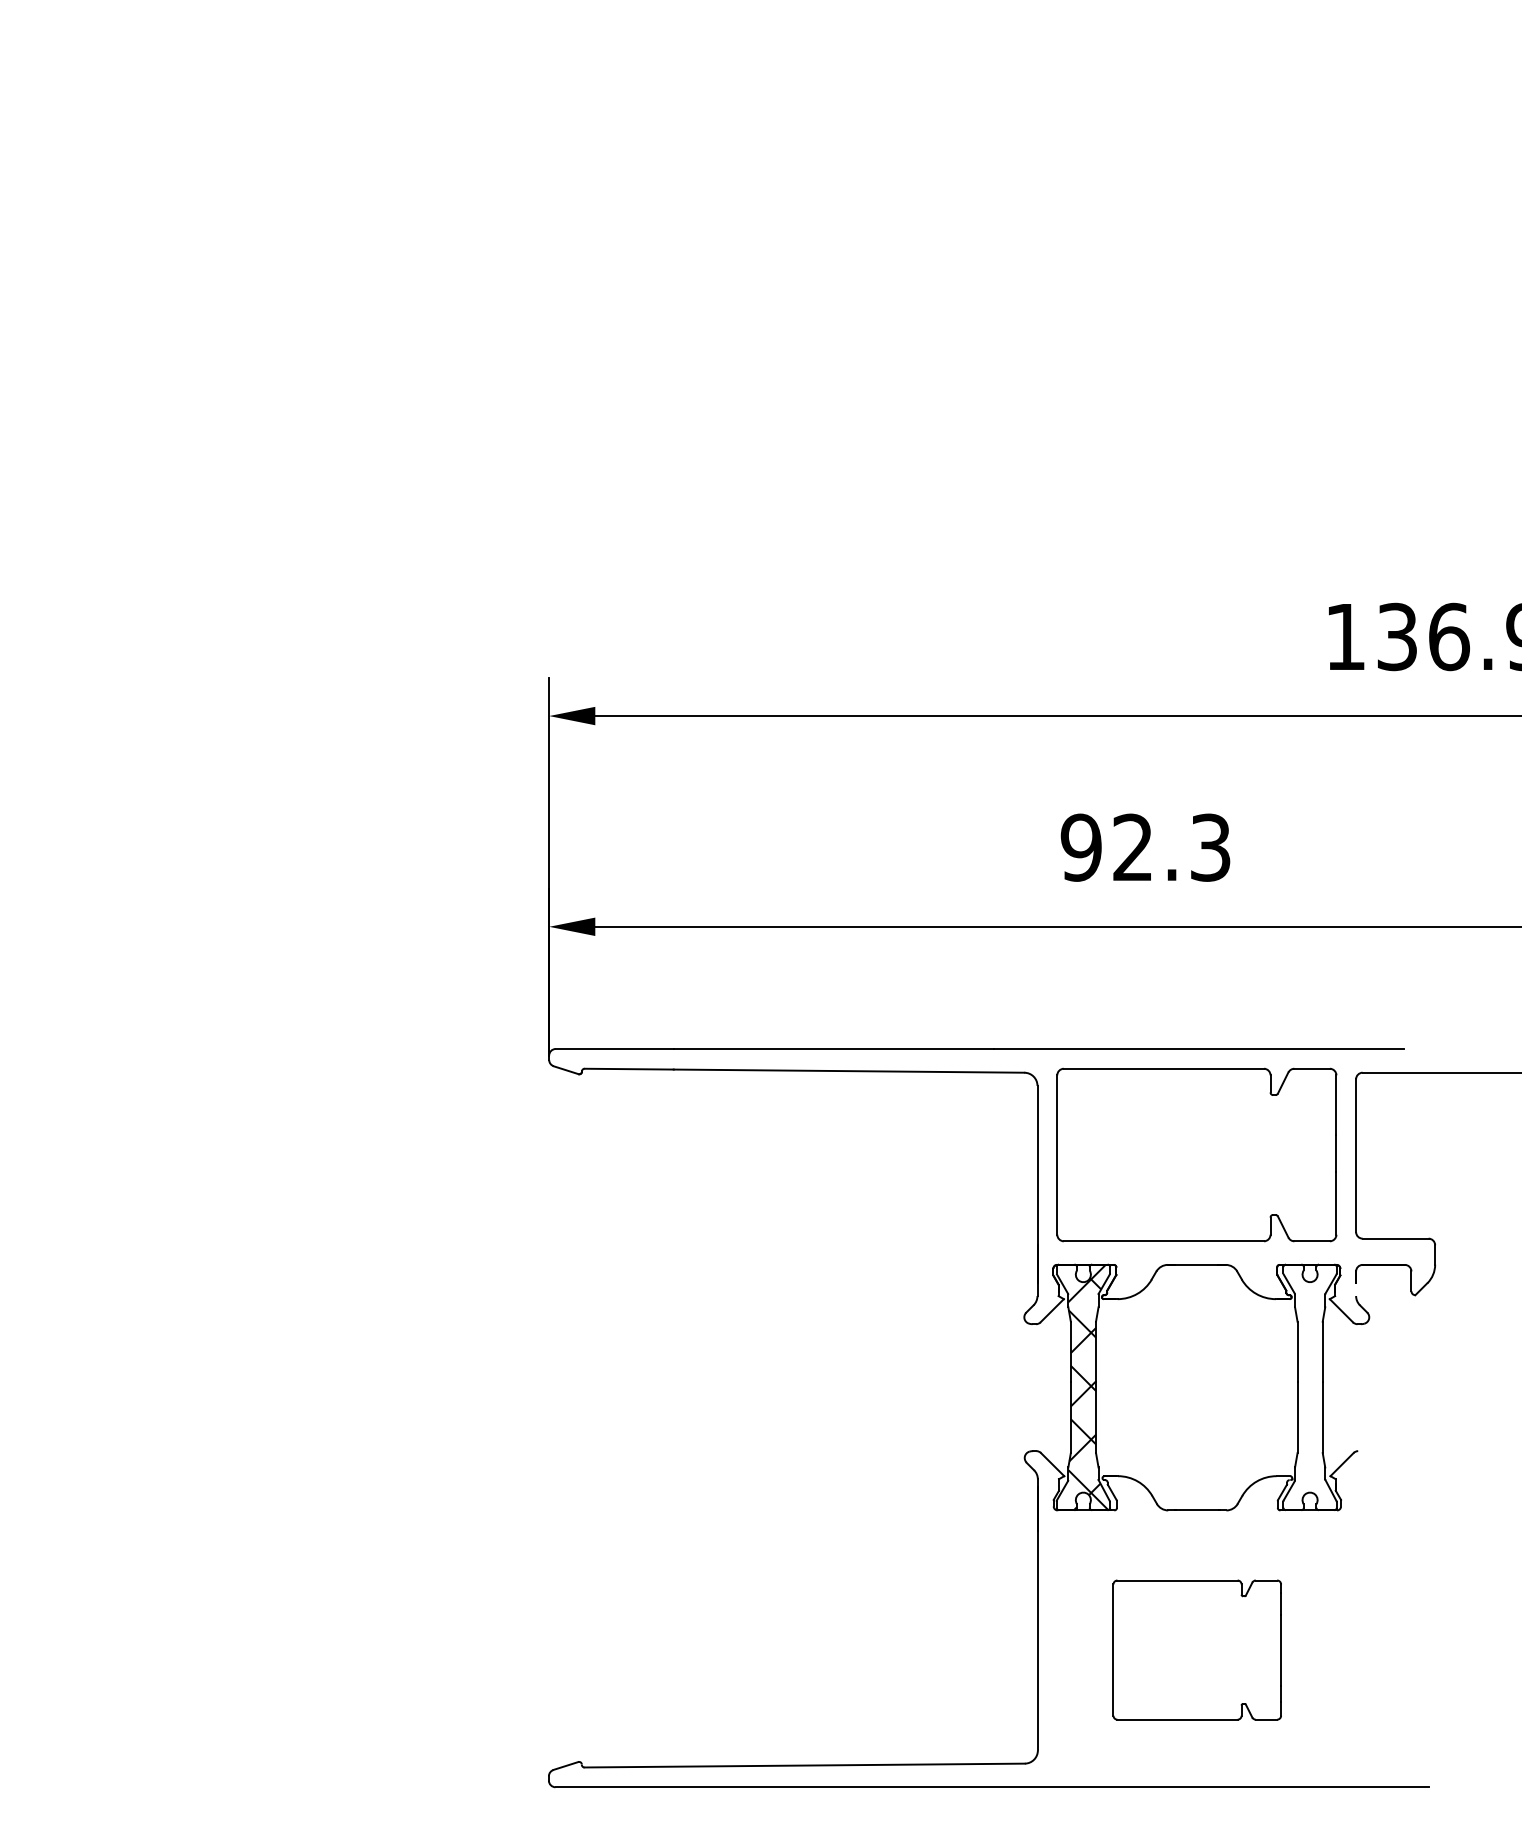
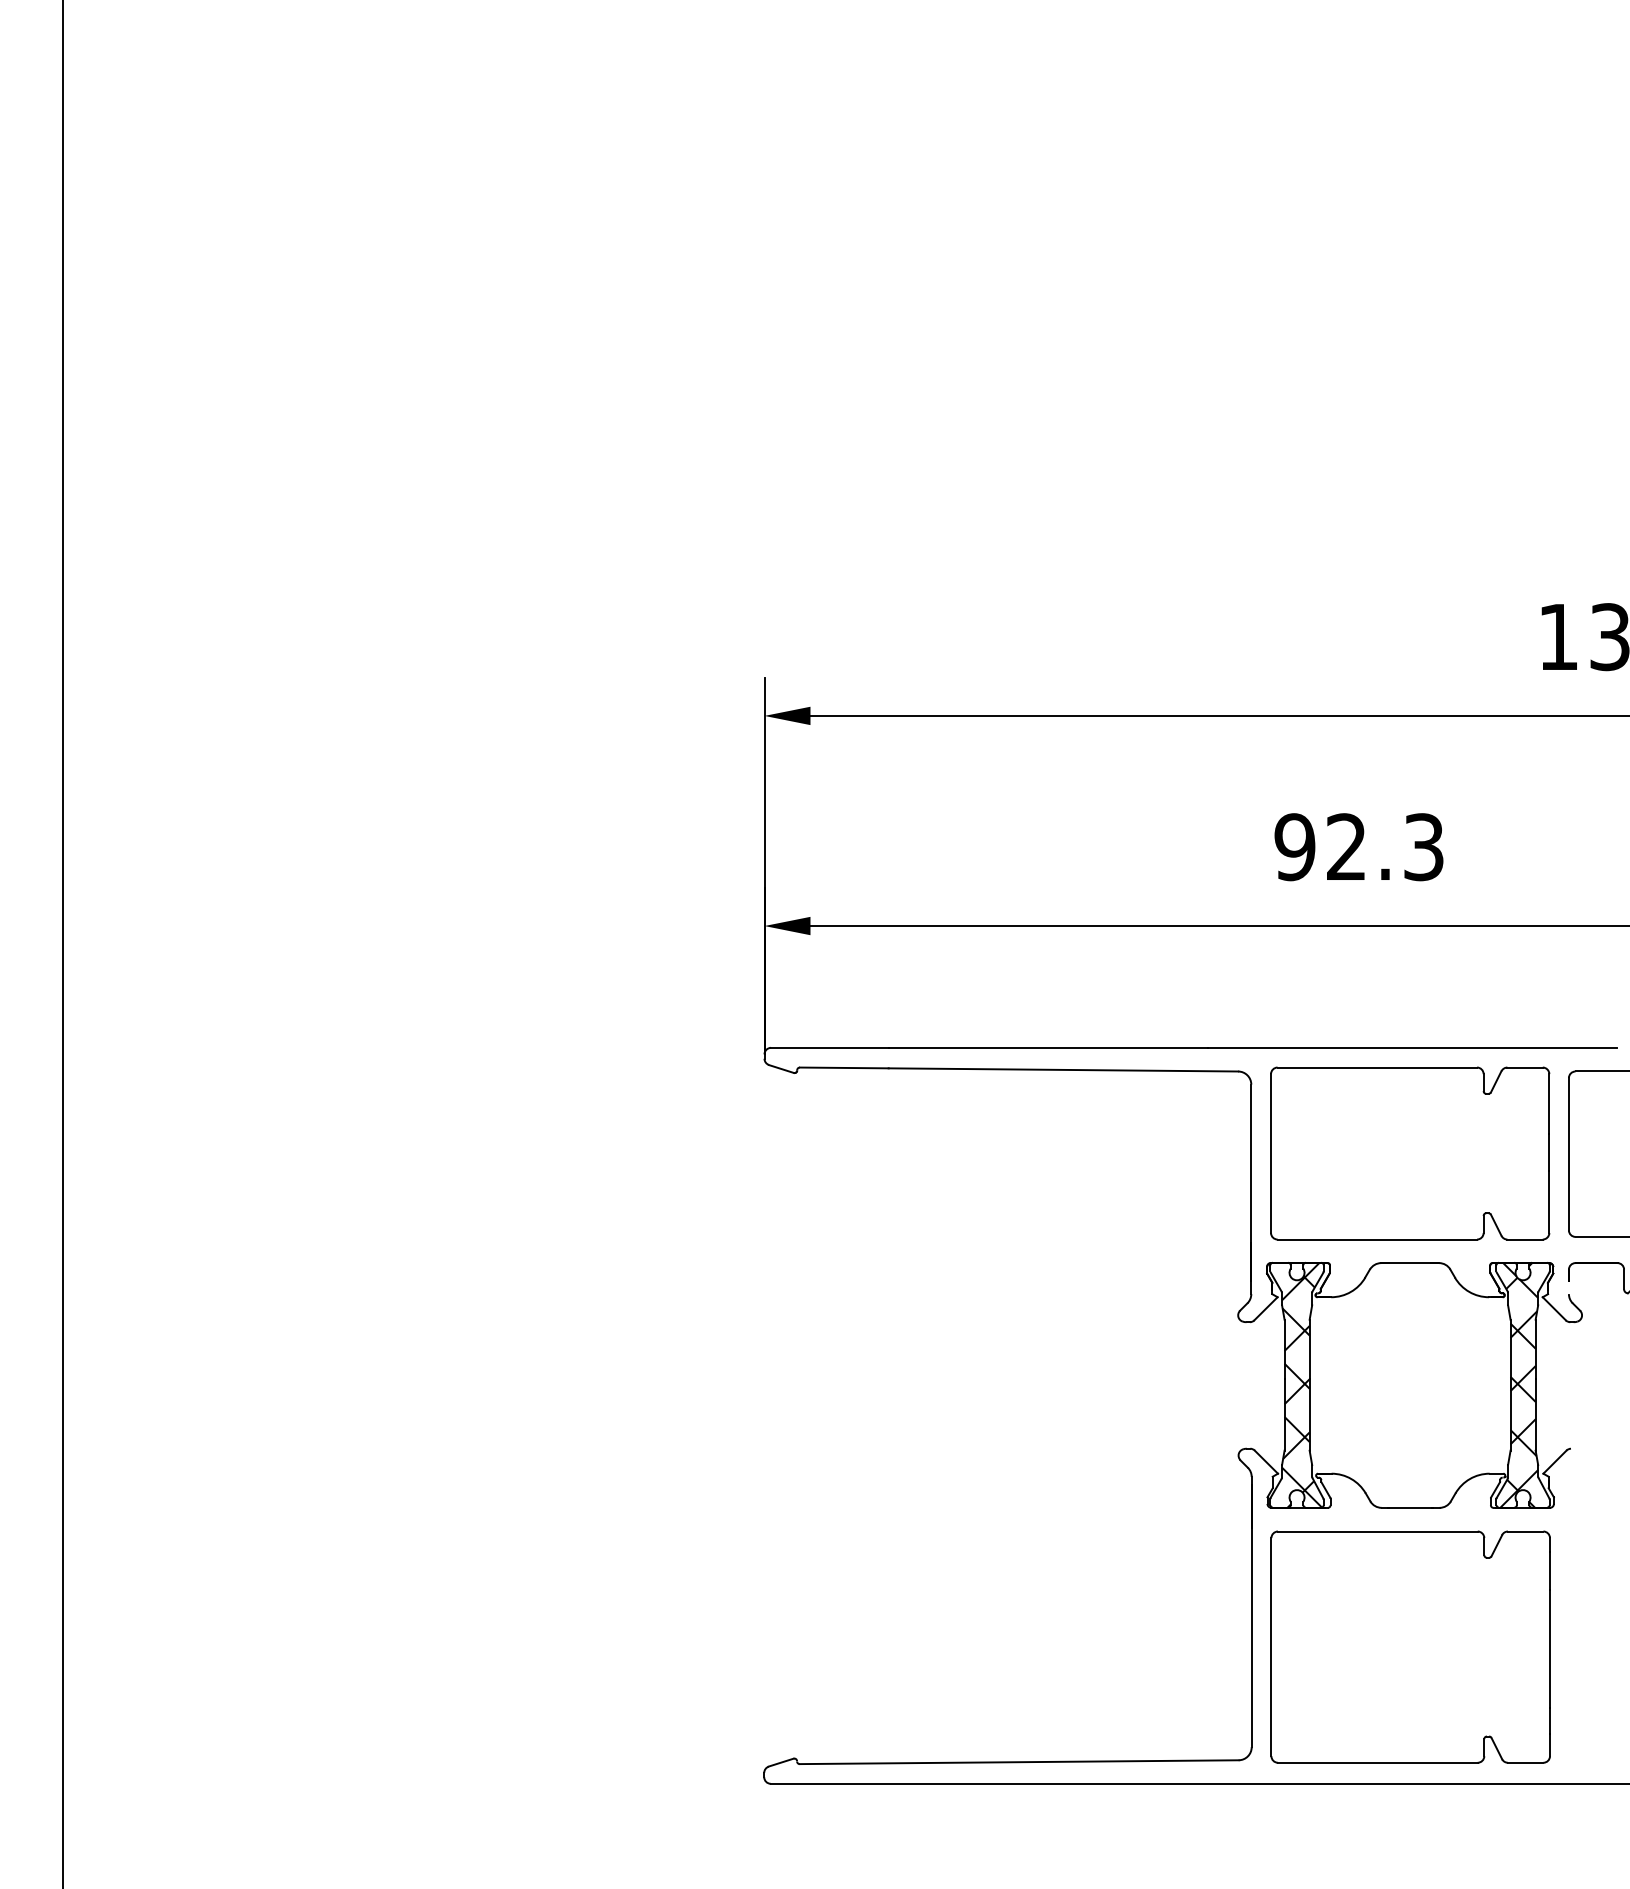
hatch: (1306, 1386) -> (1519, 1384), added
part: (1197, 1649) -> (1410, 1646), size x1.67

